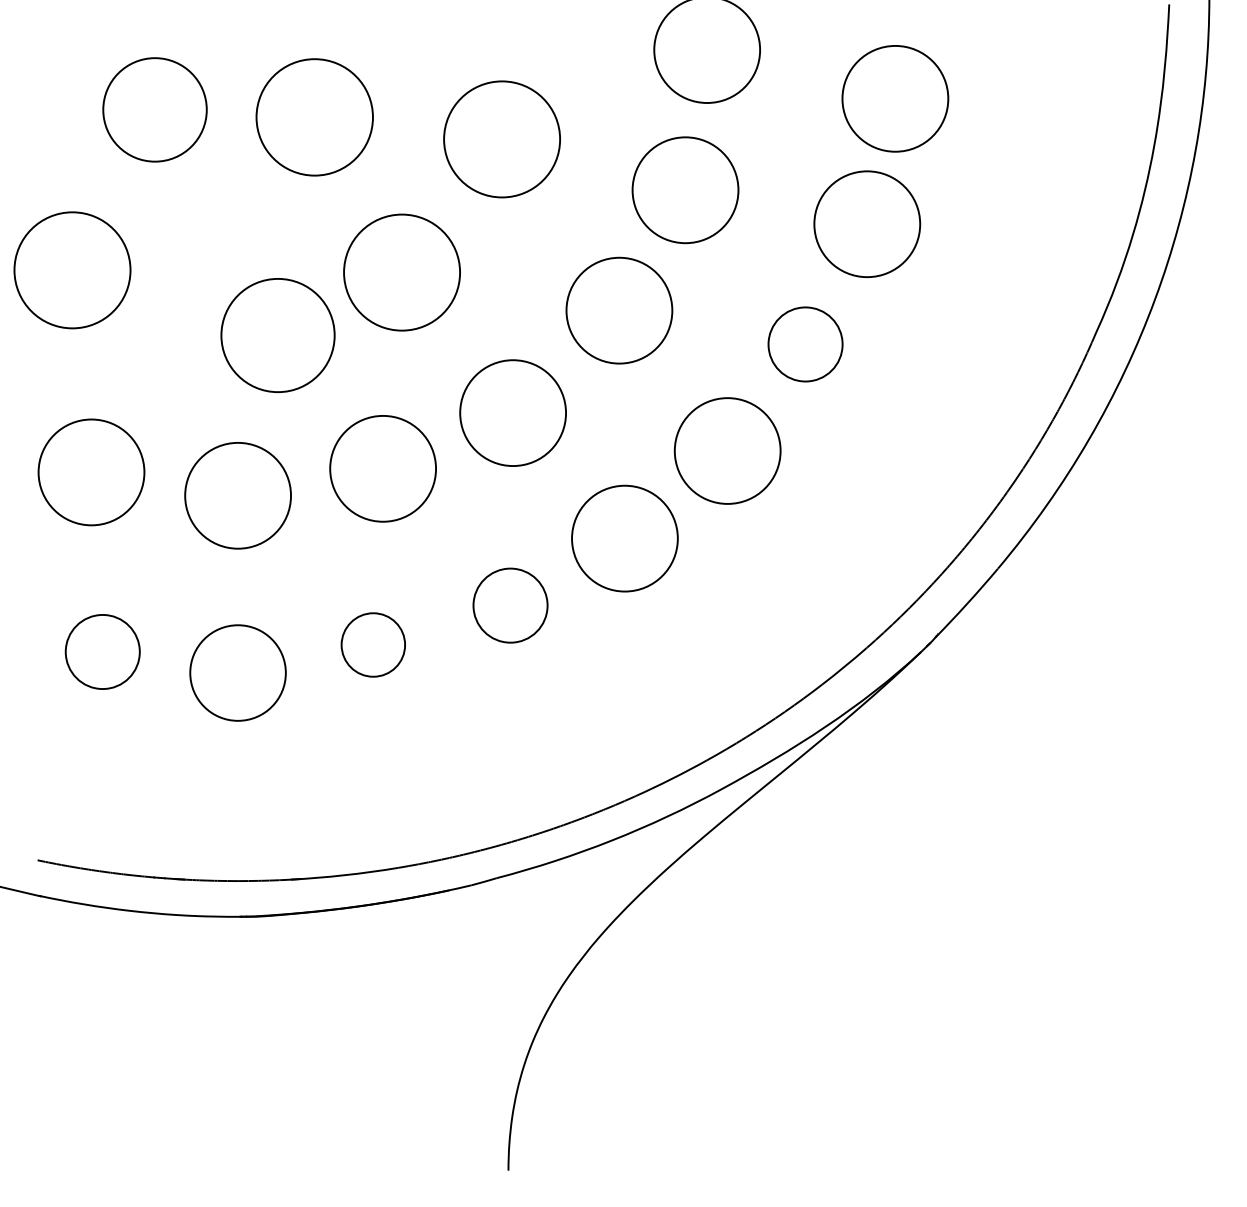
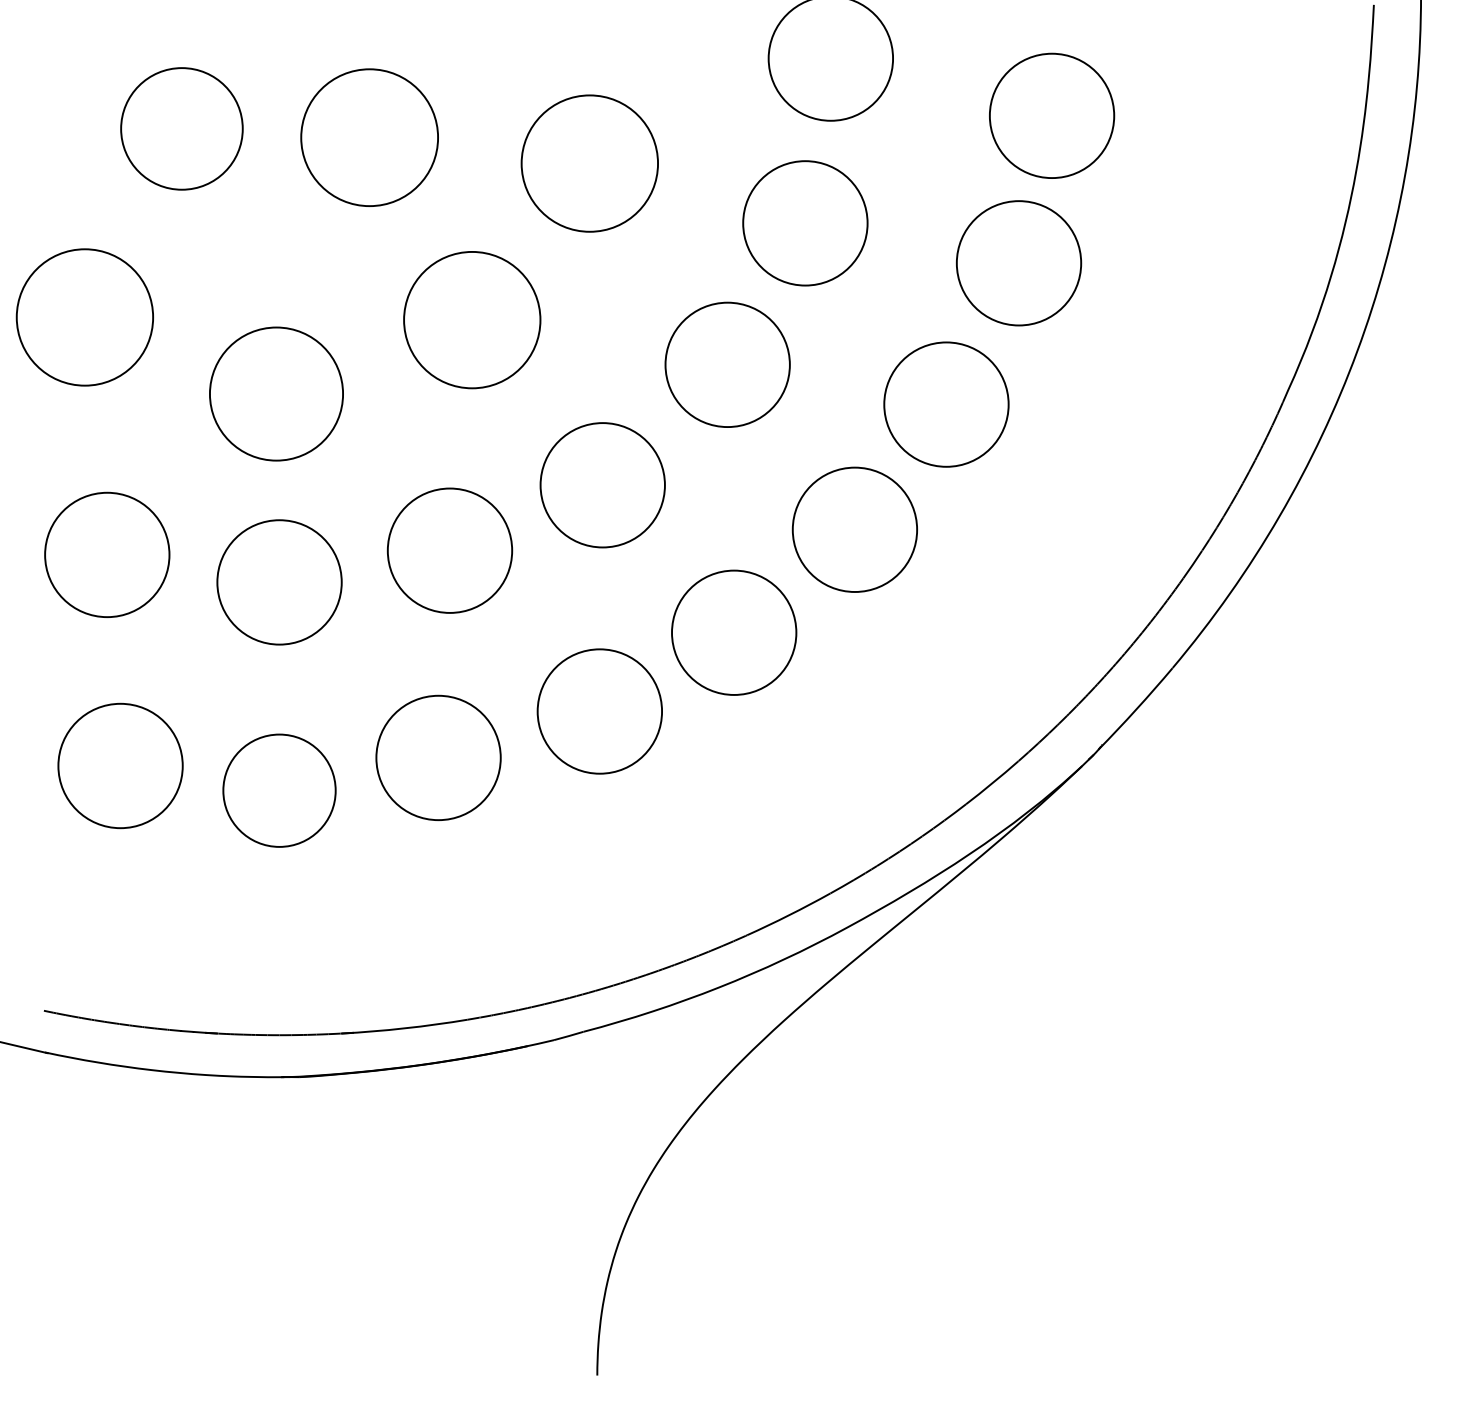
part: (278, 335) -> (276, 393), moved
part: (805, 344) -> (946, 404), size x1.43
part: (510, 605) -> (599, 711), size x1.43
part: (373, 644) -> (438, 757), size x1.67
part: (102, 651) -> (120, 765), size x1.43

